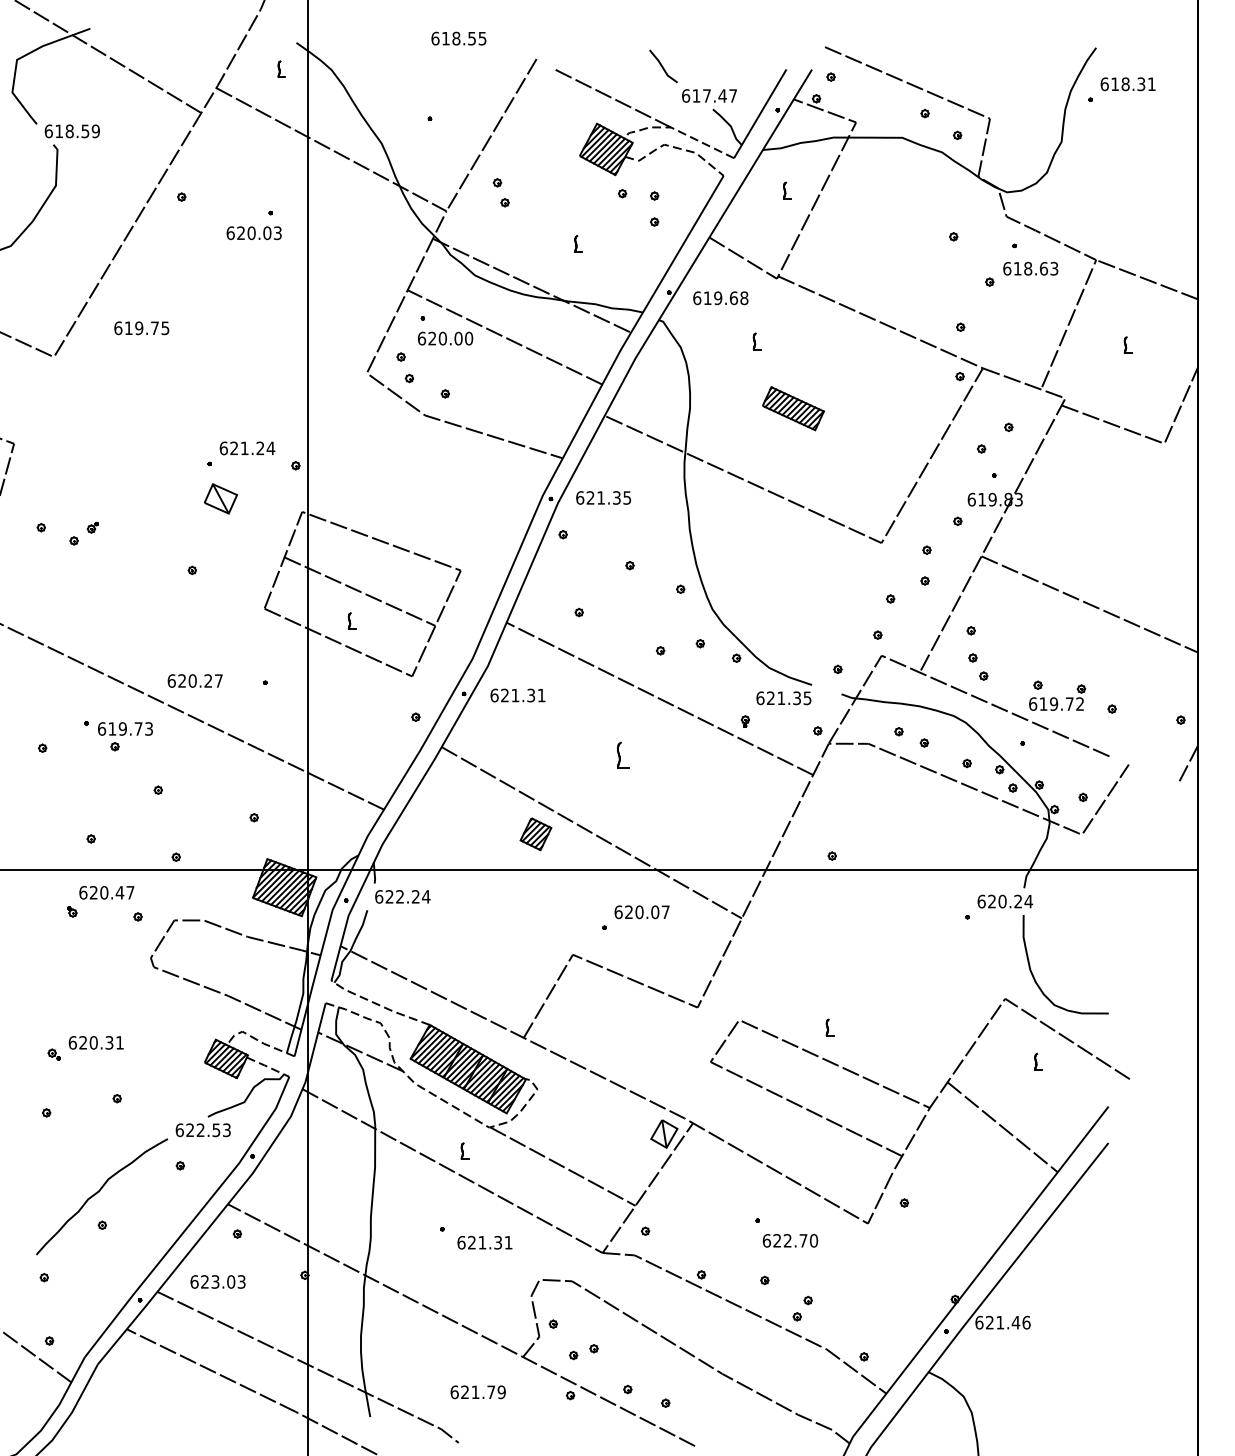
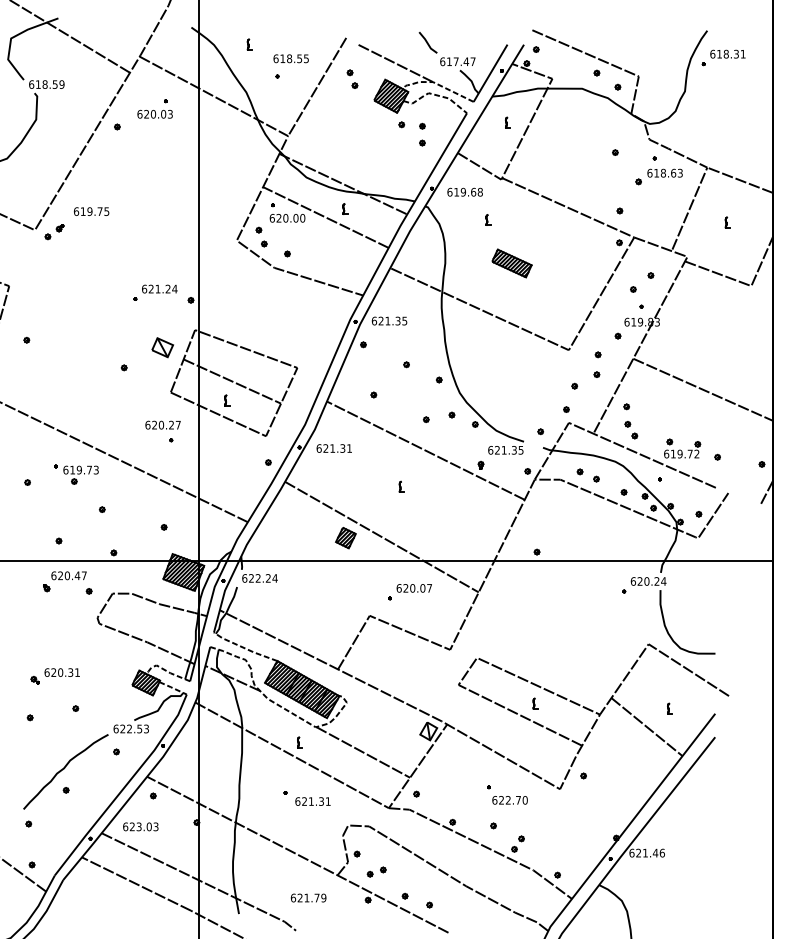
text: (457, 38) -> (290, 58), moved
part: (281, 69) -> (249, 44), moved
part: (501, 191) -> (352, 78), moved
part: (253, 224) -> (154, 108), moved
part: (578, 242) -> (345, 208), moved
part: (220, 498) -> (162, 347), moved
part: (84, 534) -> (54, 232), moved
text: (194, 679) -> (162, 424), moved
part: (622, 754) -> (401, 486), size x0.62
part: (829, 1027) -> (535, 703), moved
part: (1037, 1061) -> (669, 708), moved

